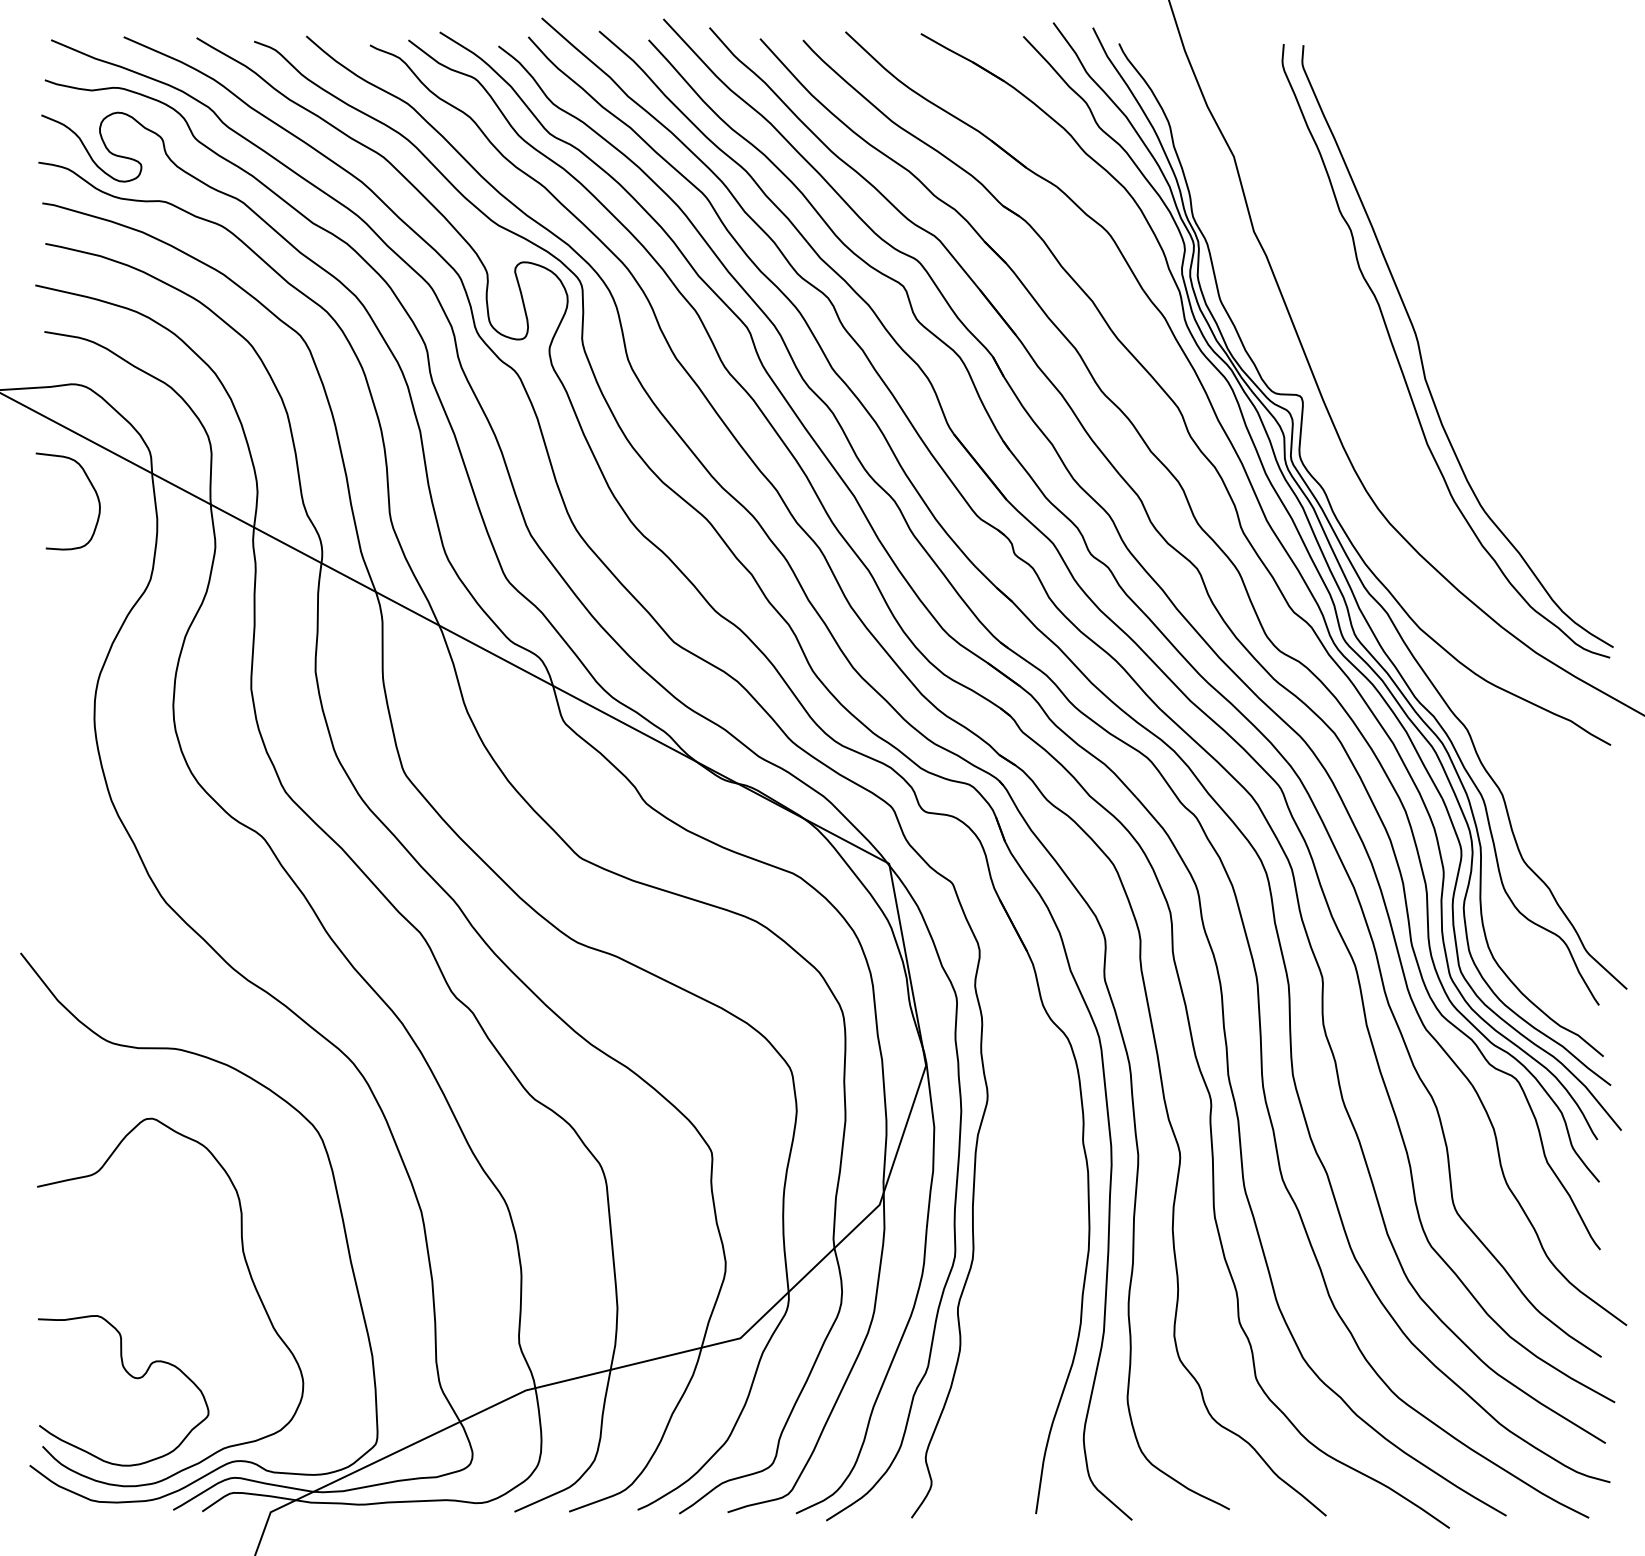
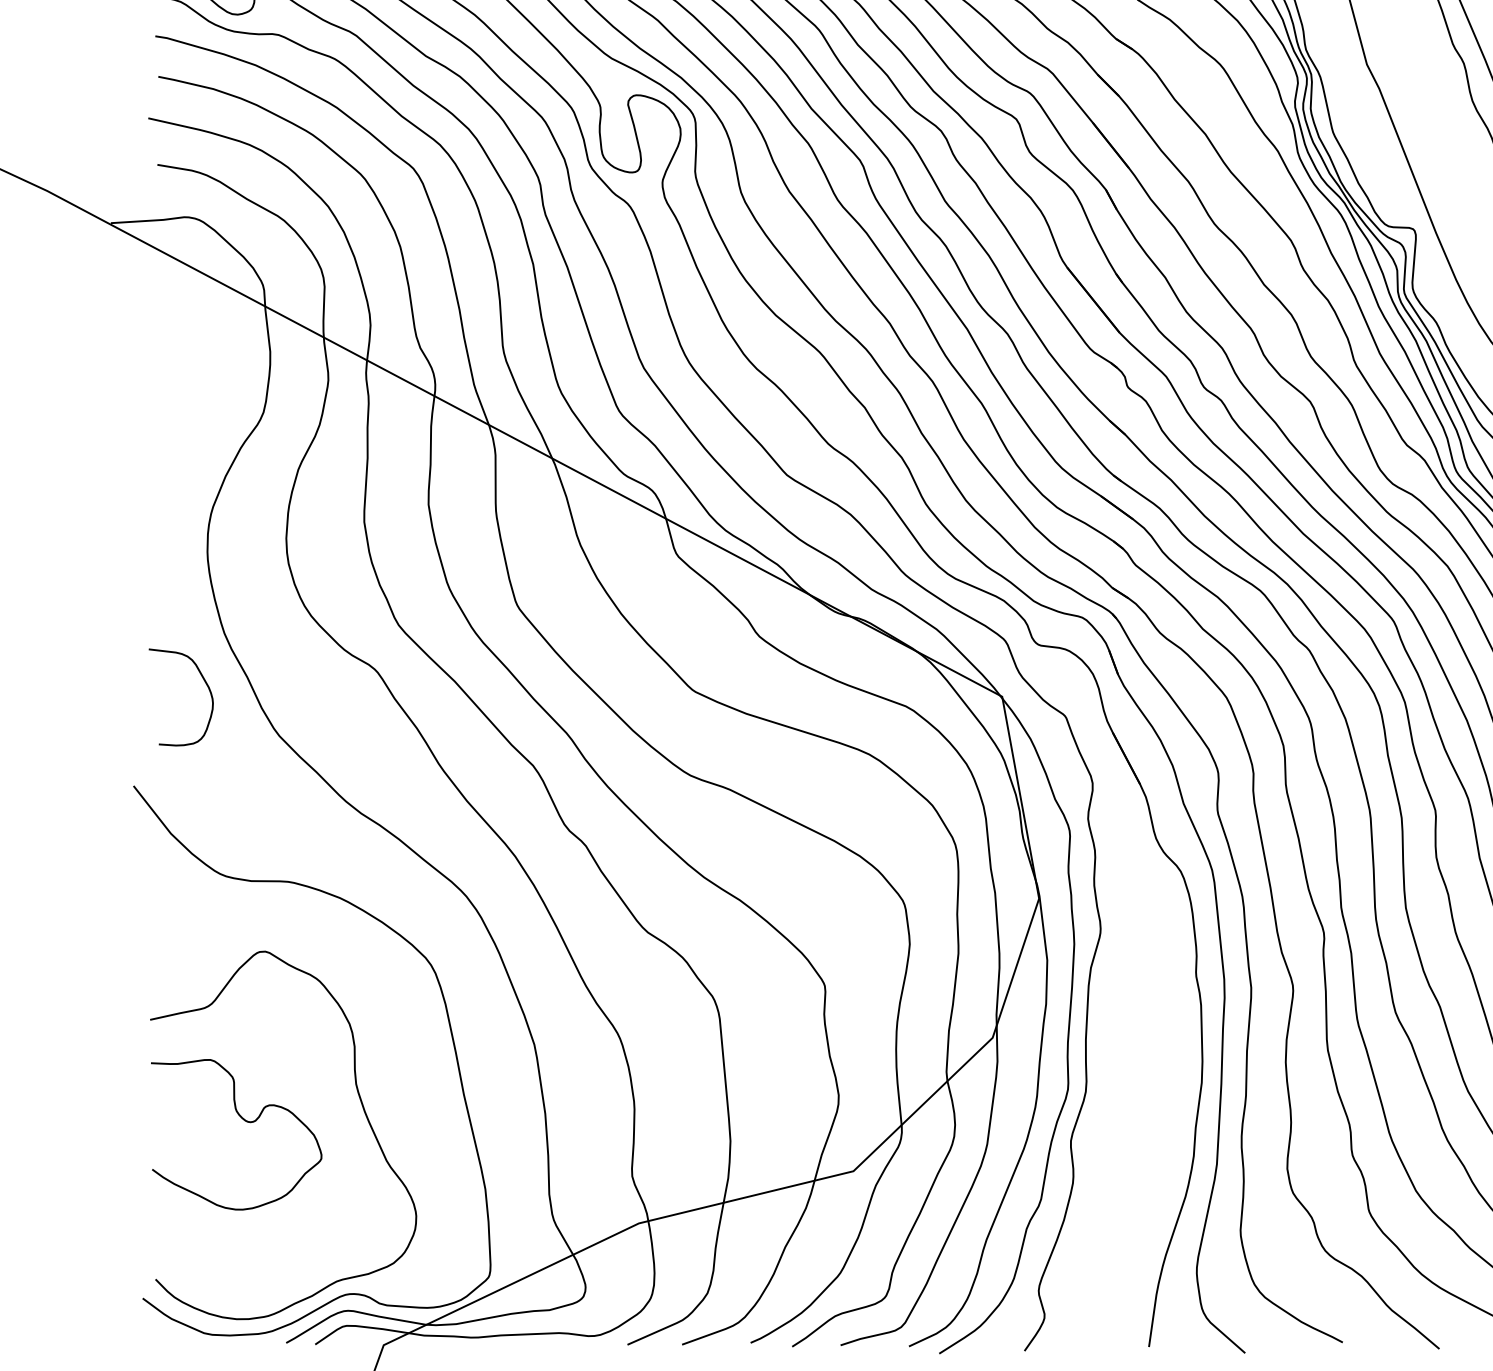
curve: (91, 486) -> (204, 682), moved
curve: (131, 1377) -> (244, 1121), moved

